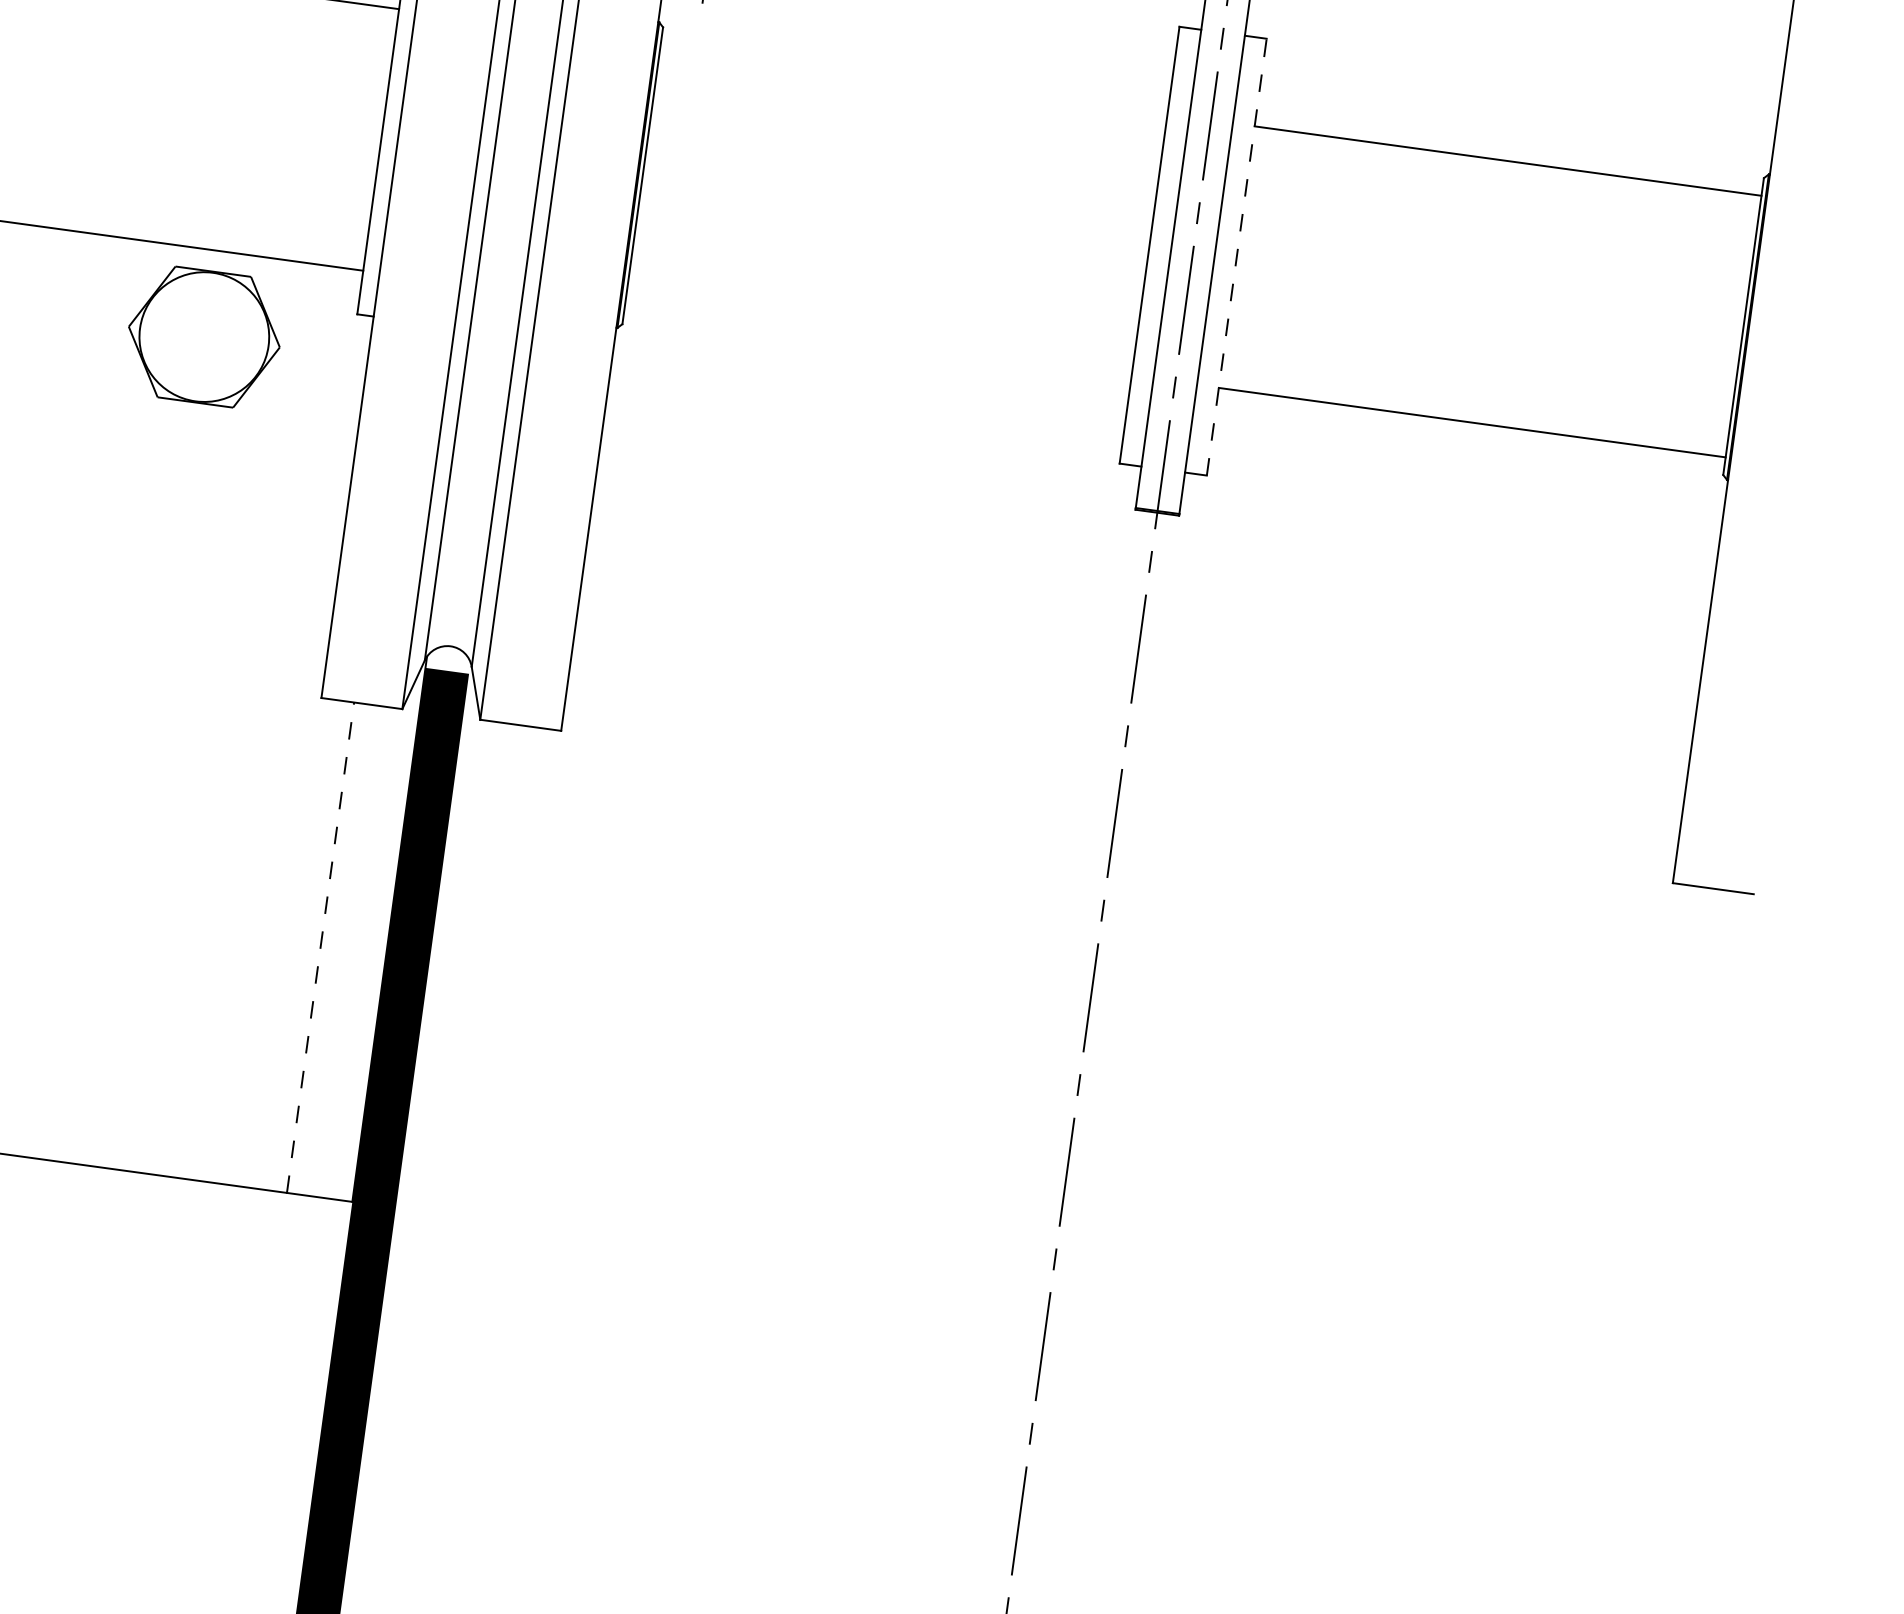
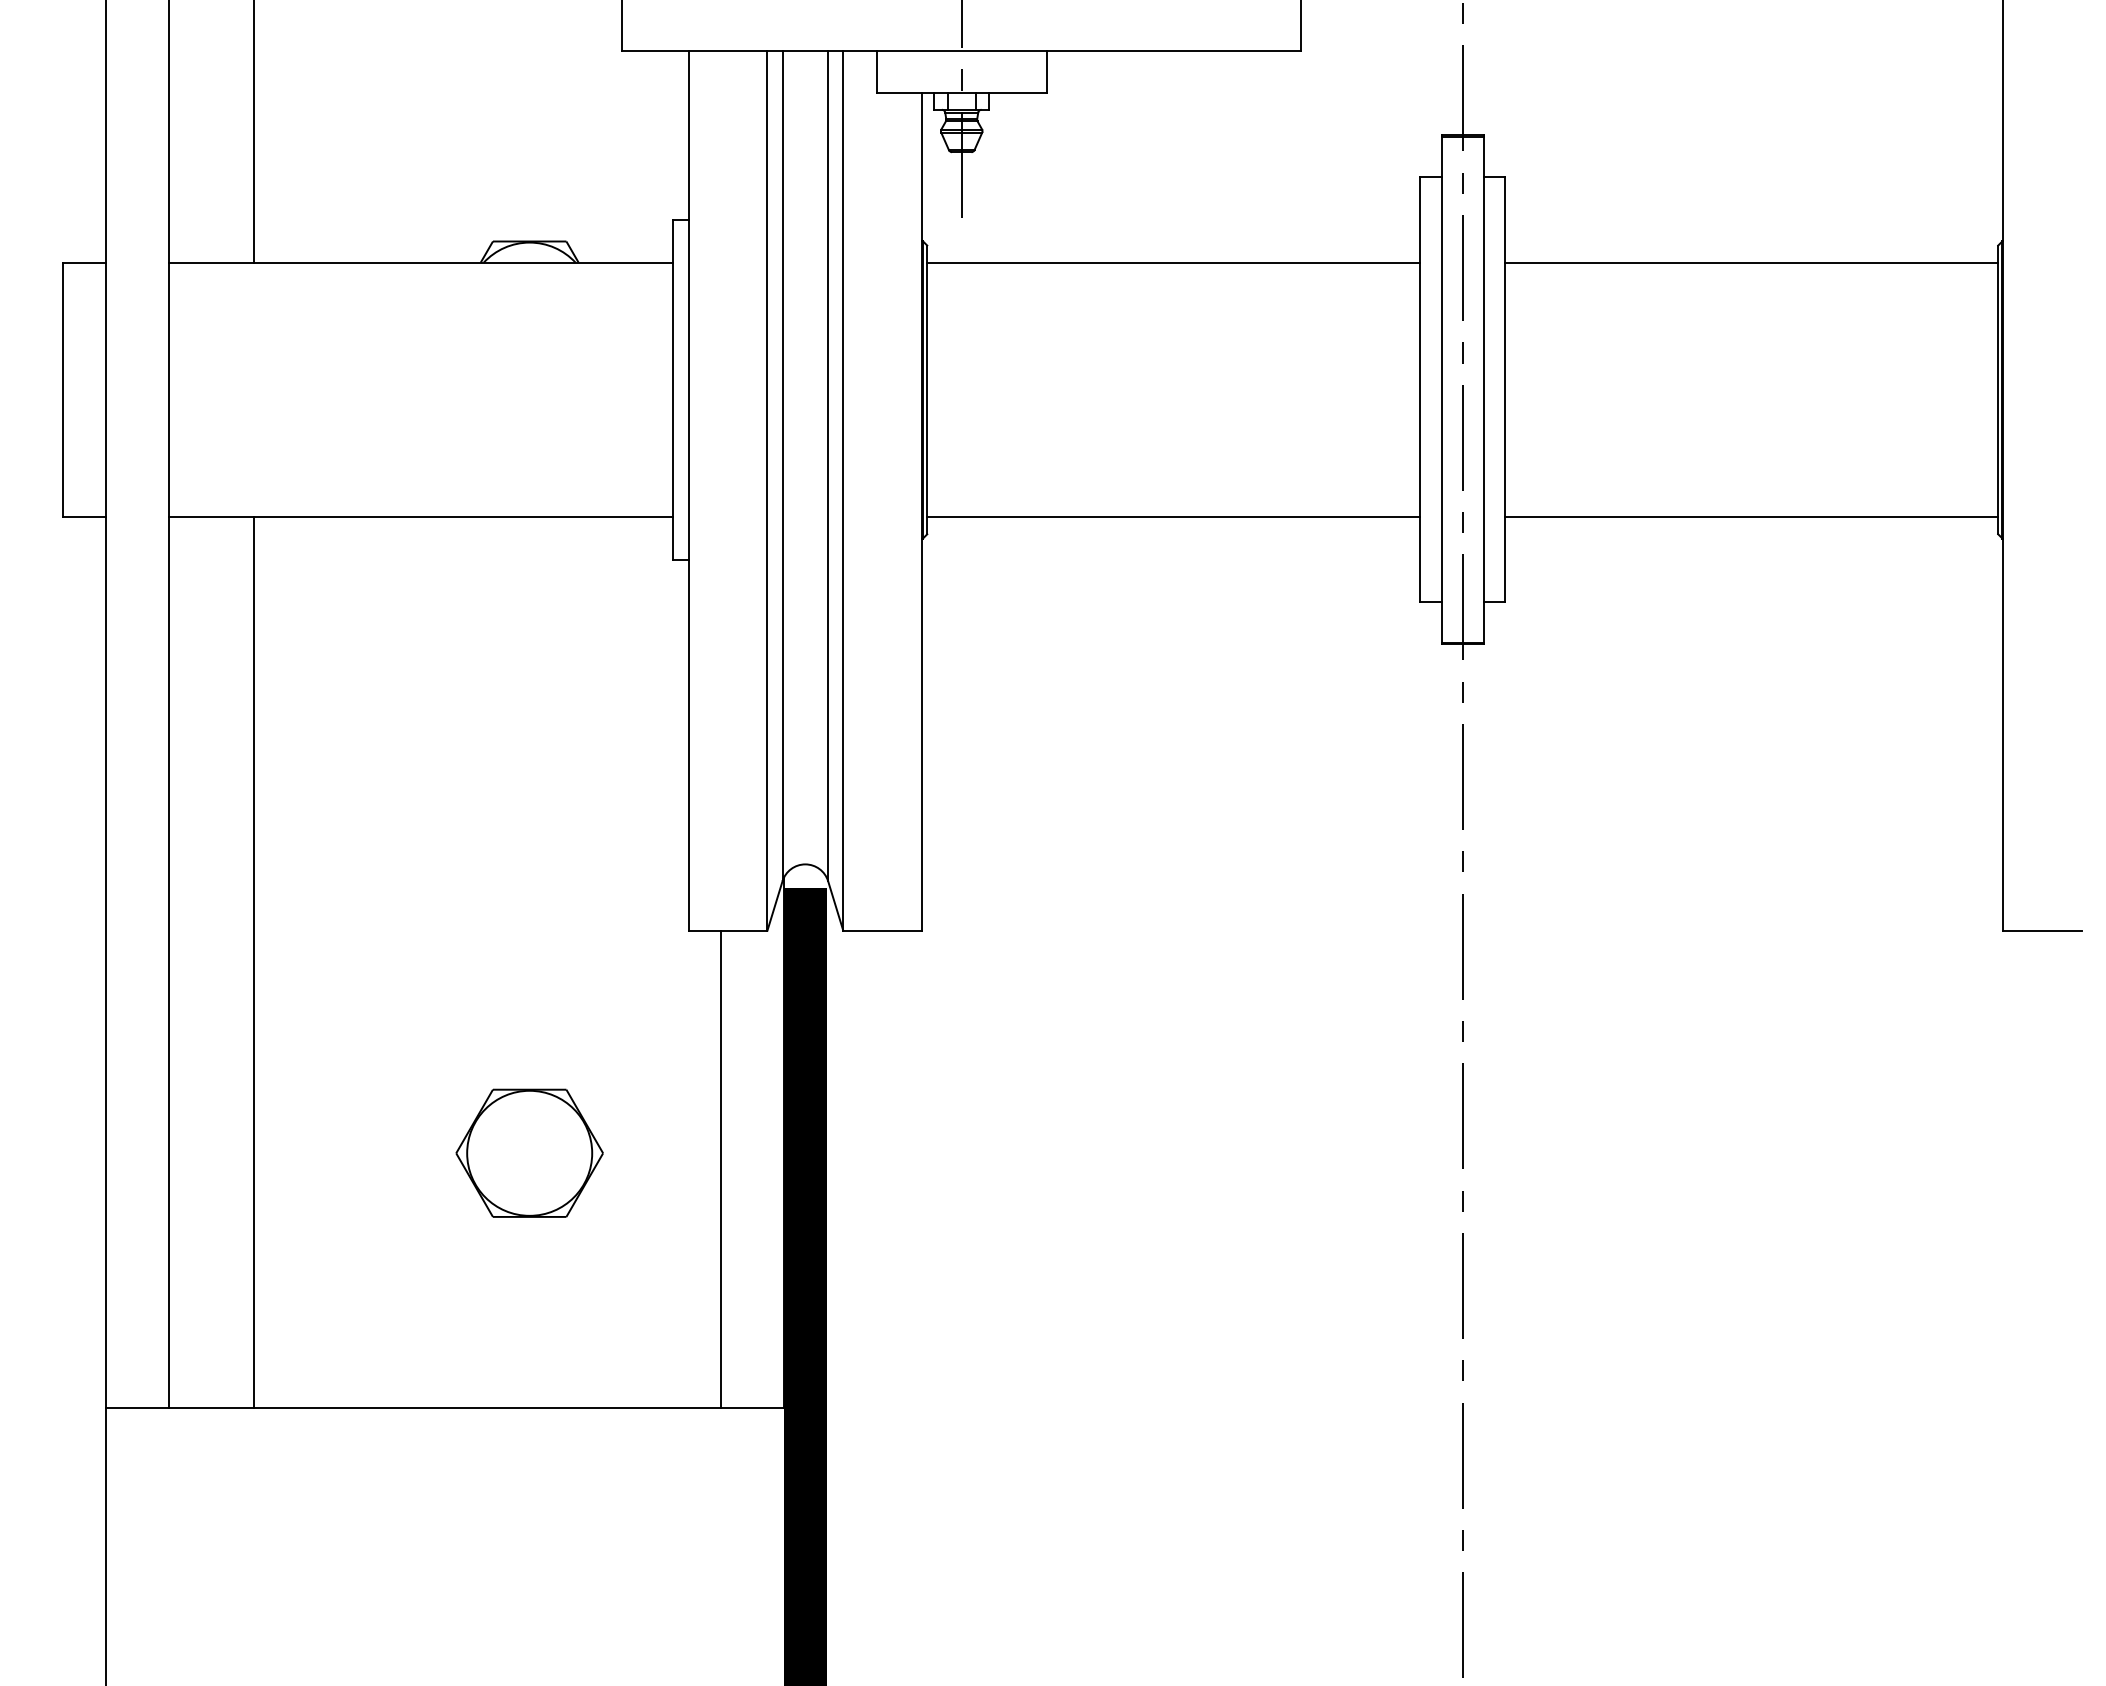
line: (913, 79) -> (1173, 262), added
line: (1237, 256) -> (1505, 389), dashed -> solid
part: (204, 336) -> (529, 1152), moved
line: (877, 341) -> (1173, 517), added
line: (320, 947) -> (720, 1169), dashed -> solid

